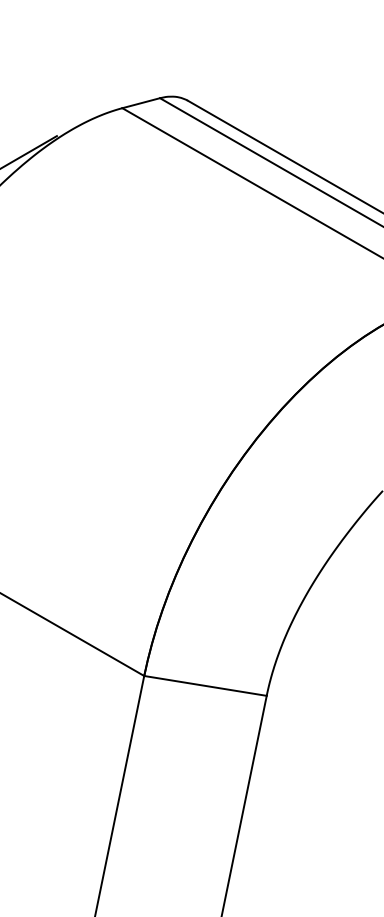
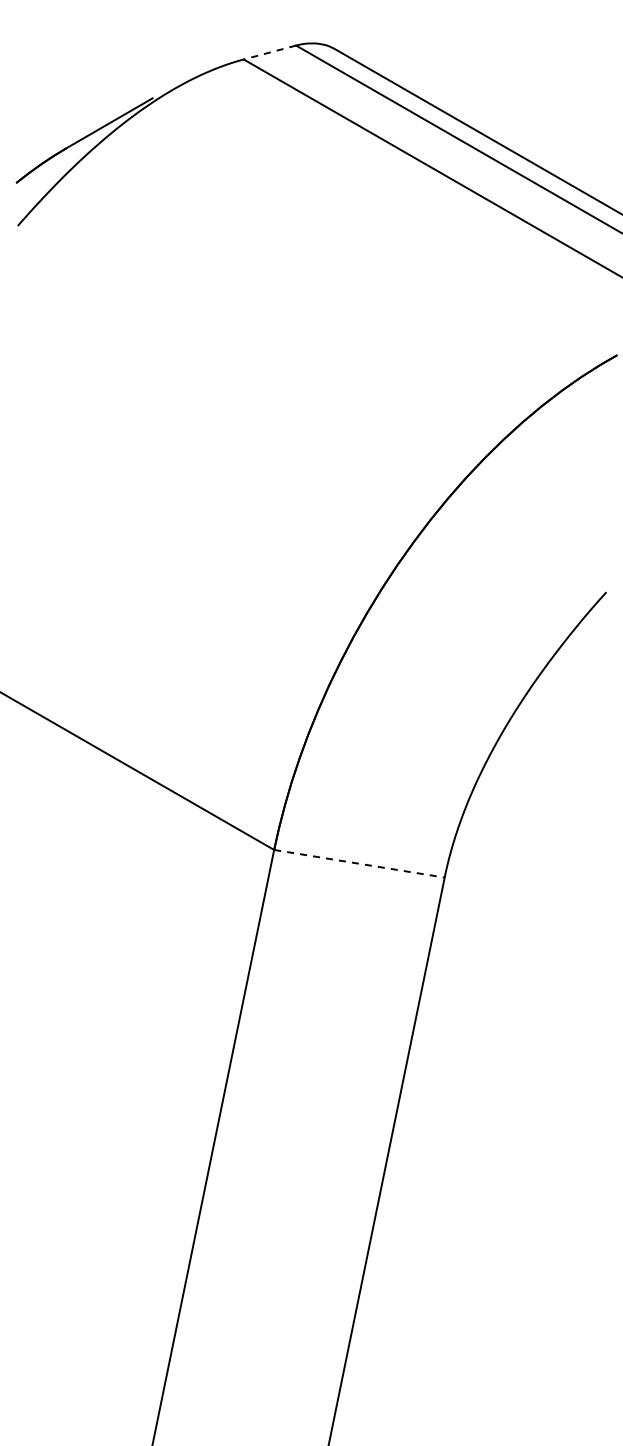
line: (140, 103) -> (269, 52), solid -> dashed
line: (205, 685) -> (359, 863), solid -> dashed

